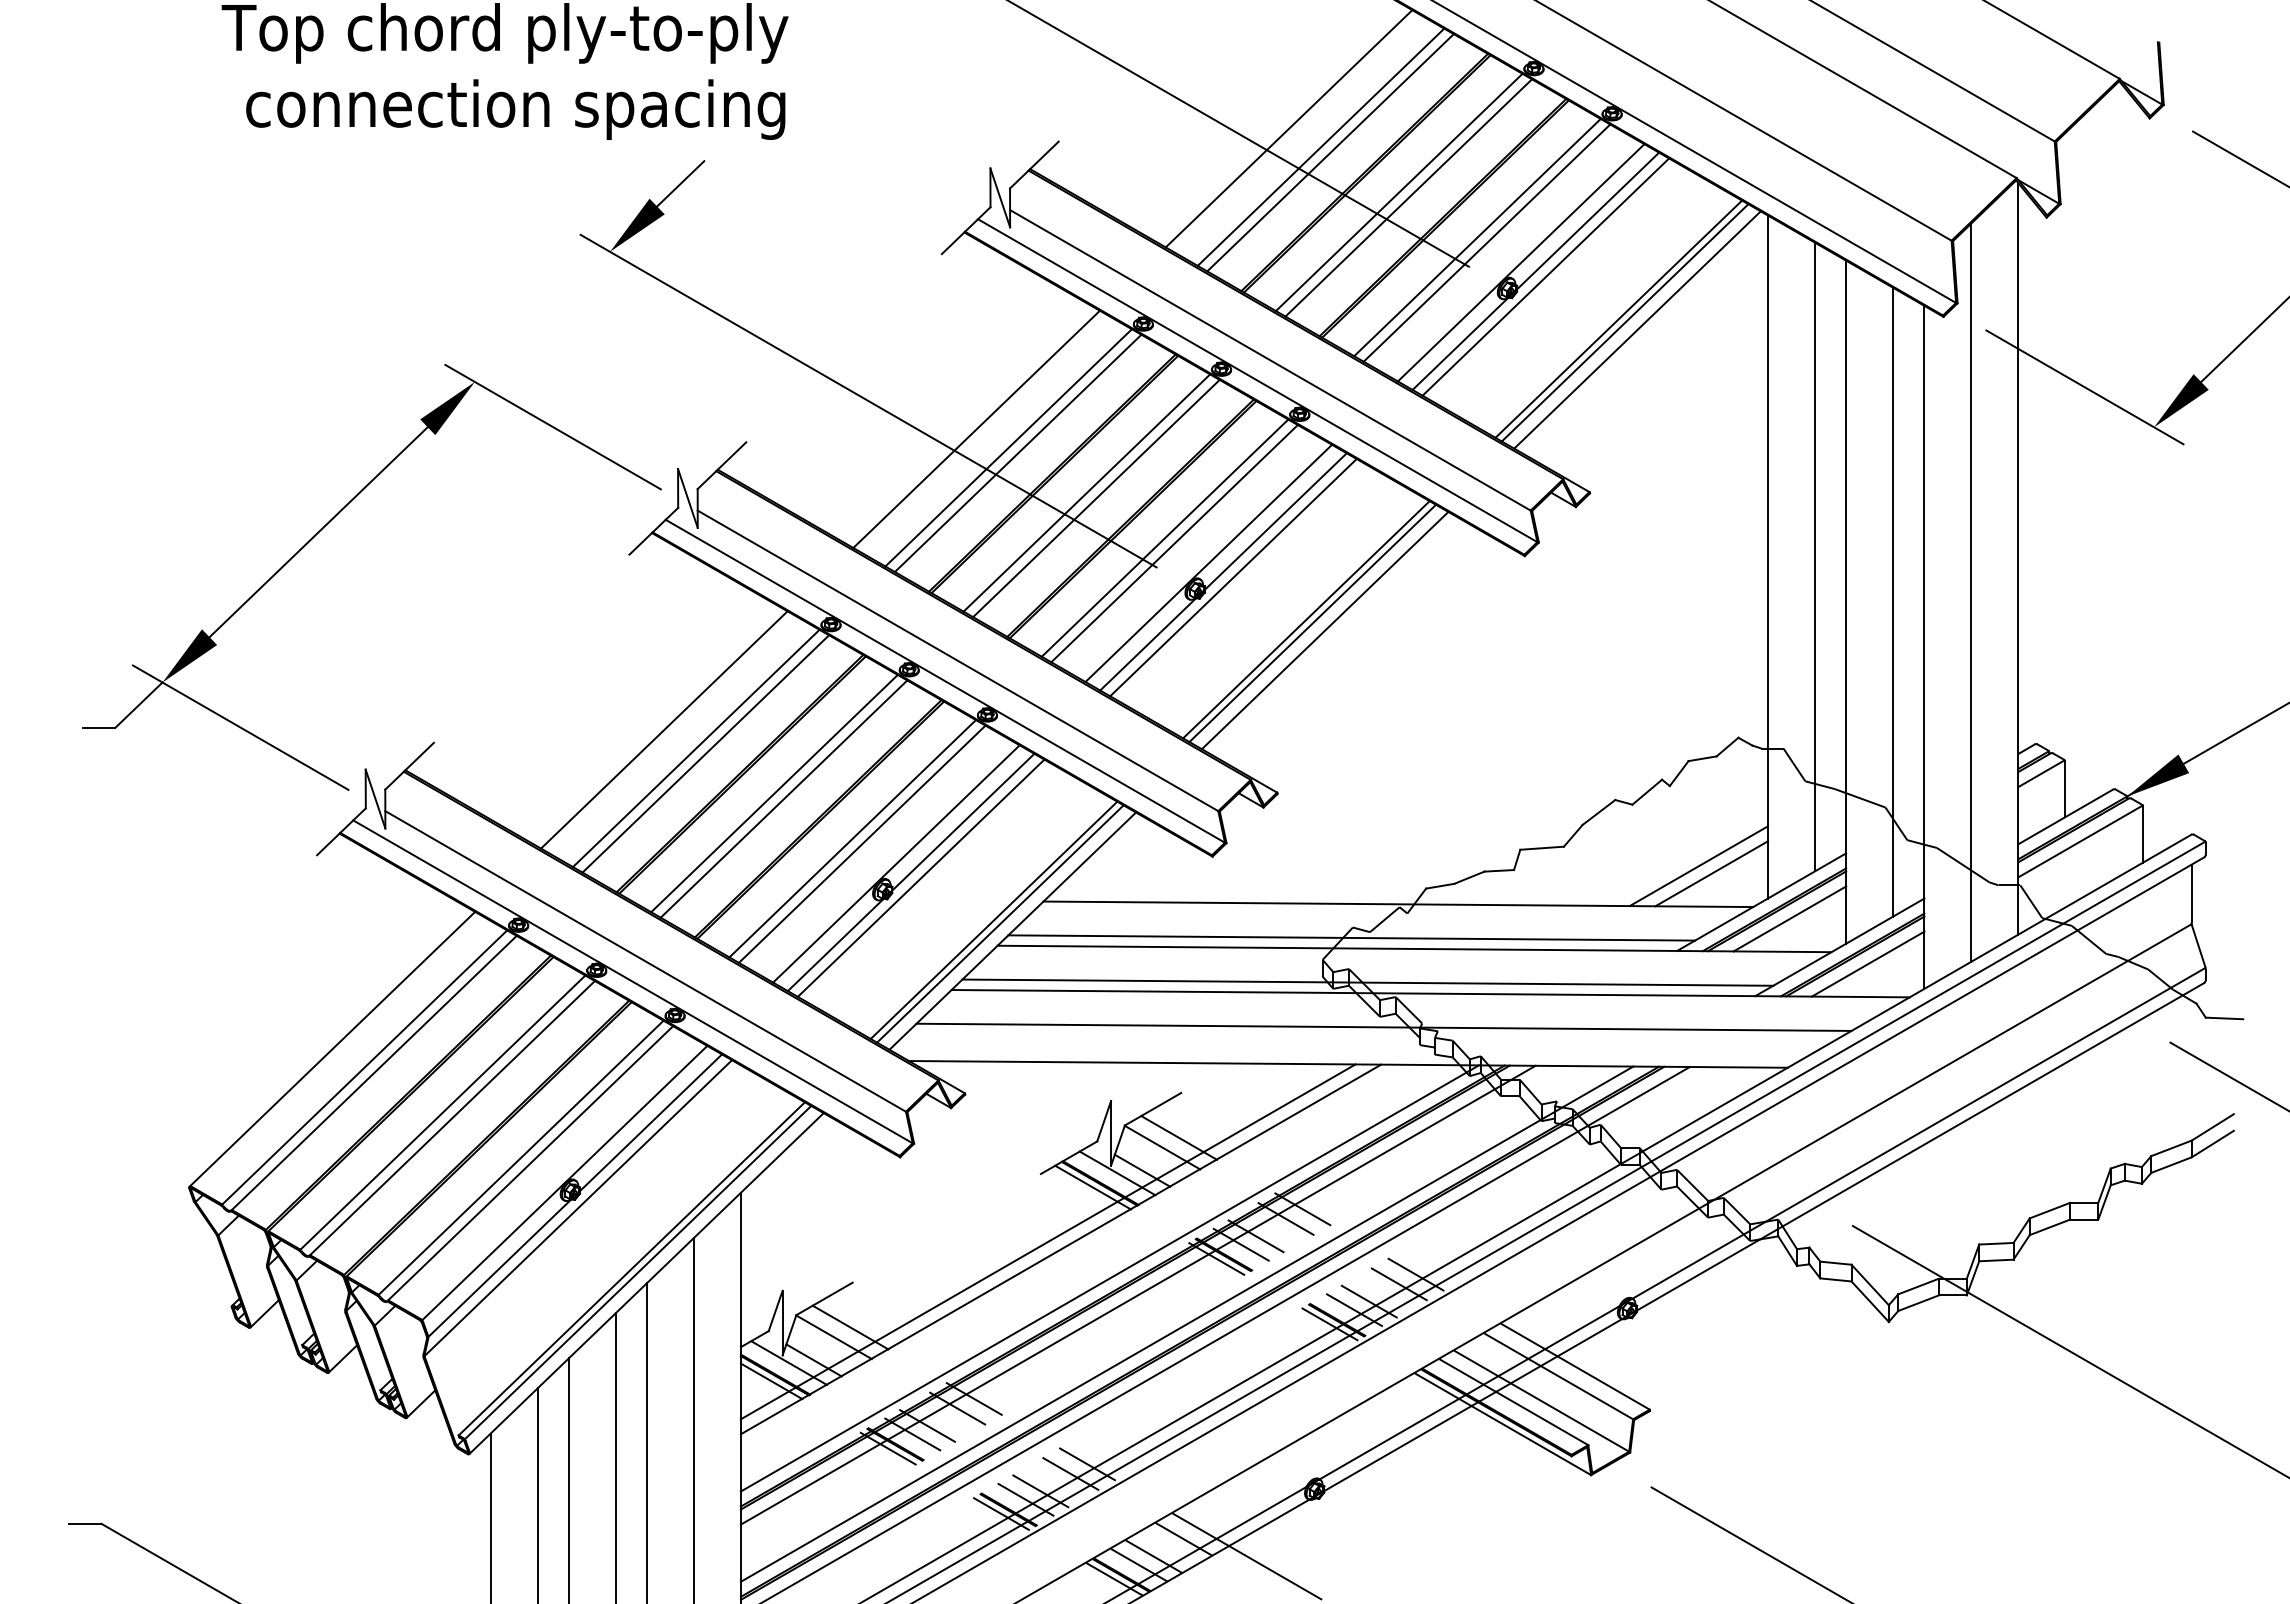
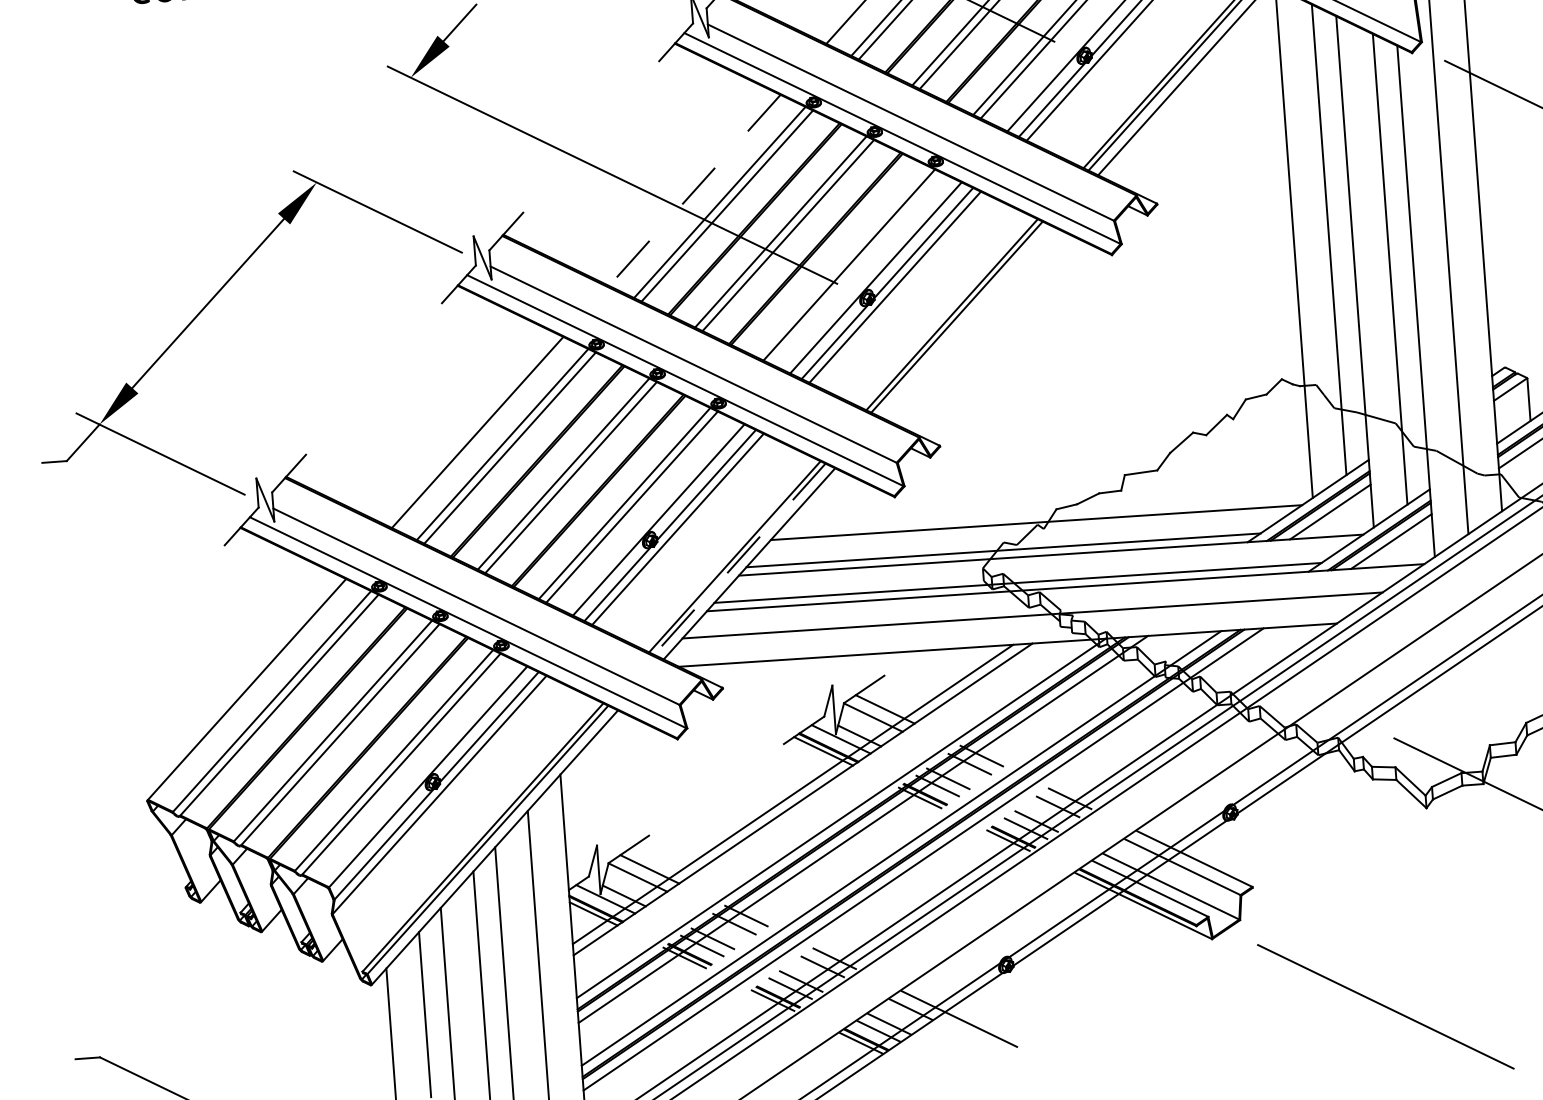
line: (976, 429) -> (694, 190), solid -> dashed
line: (1164, 537) -> (841, 260), removed
line: (1324, 630) -> (966, 321), removed
line: (1698, 866) -> (1259, 477), removed
line: (1711, 873) -> (1269, 482), removed
line: (1000, 924) -> (739, 559), solid -> dashed

